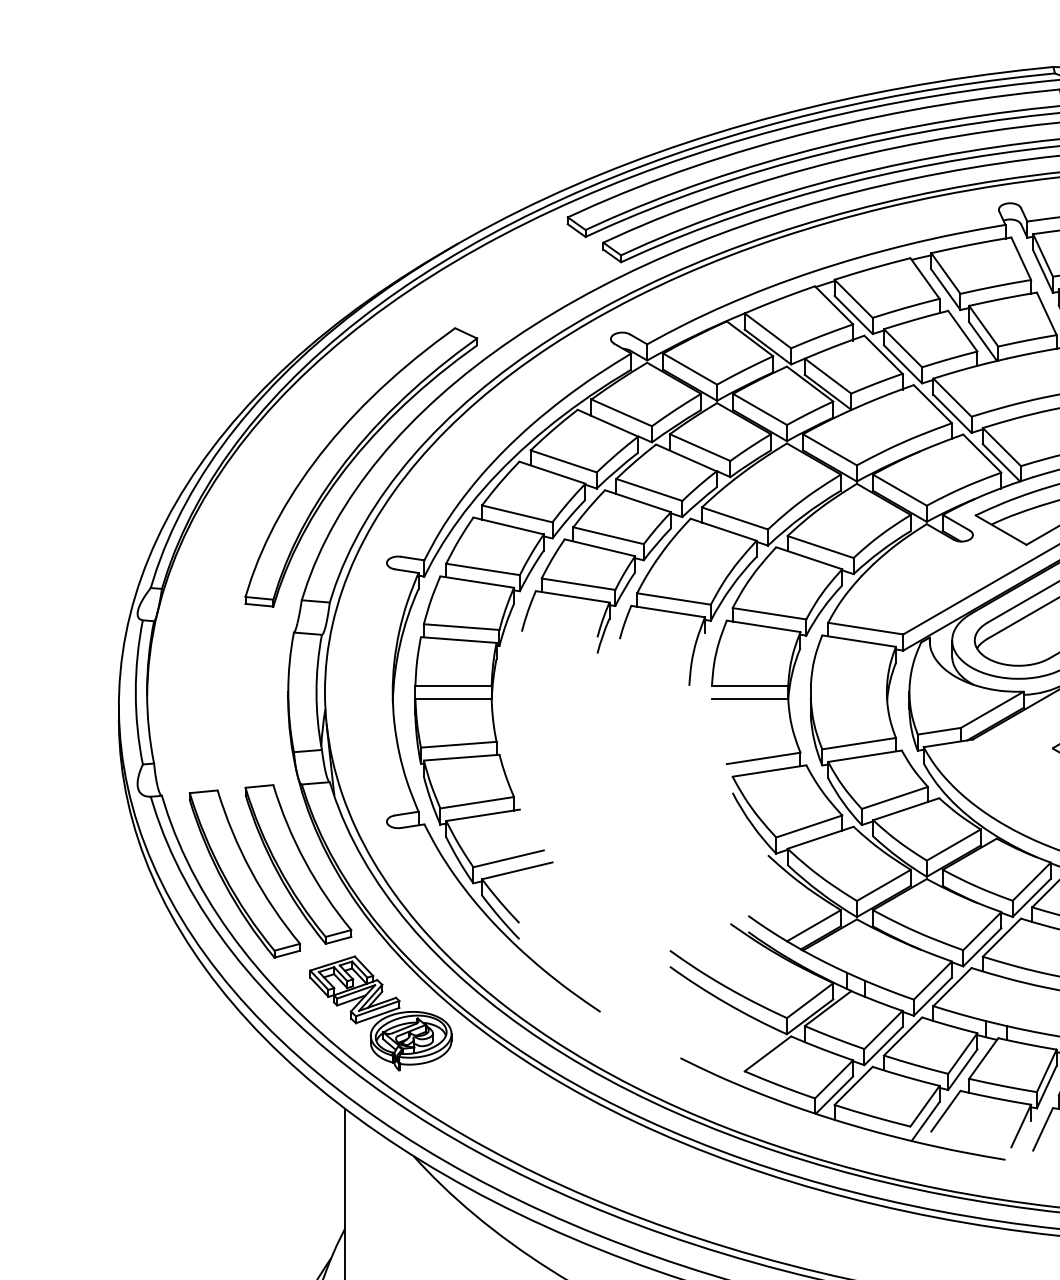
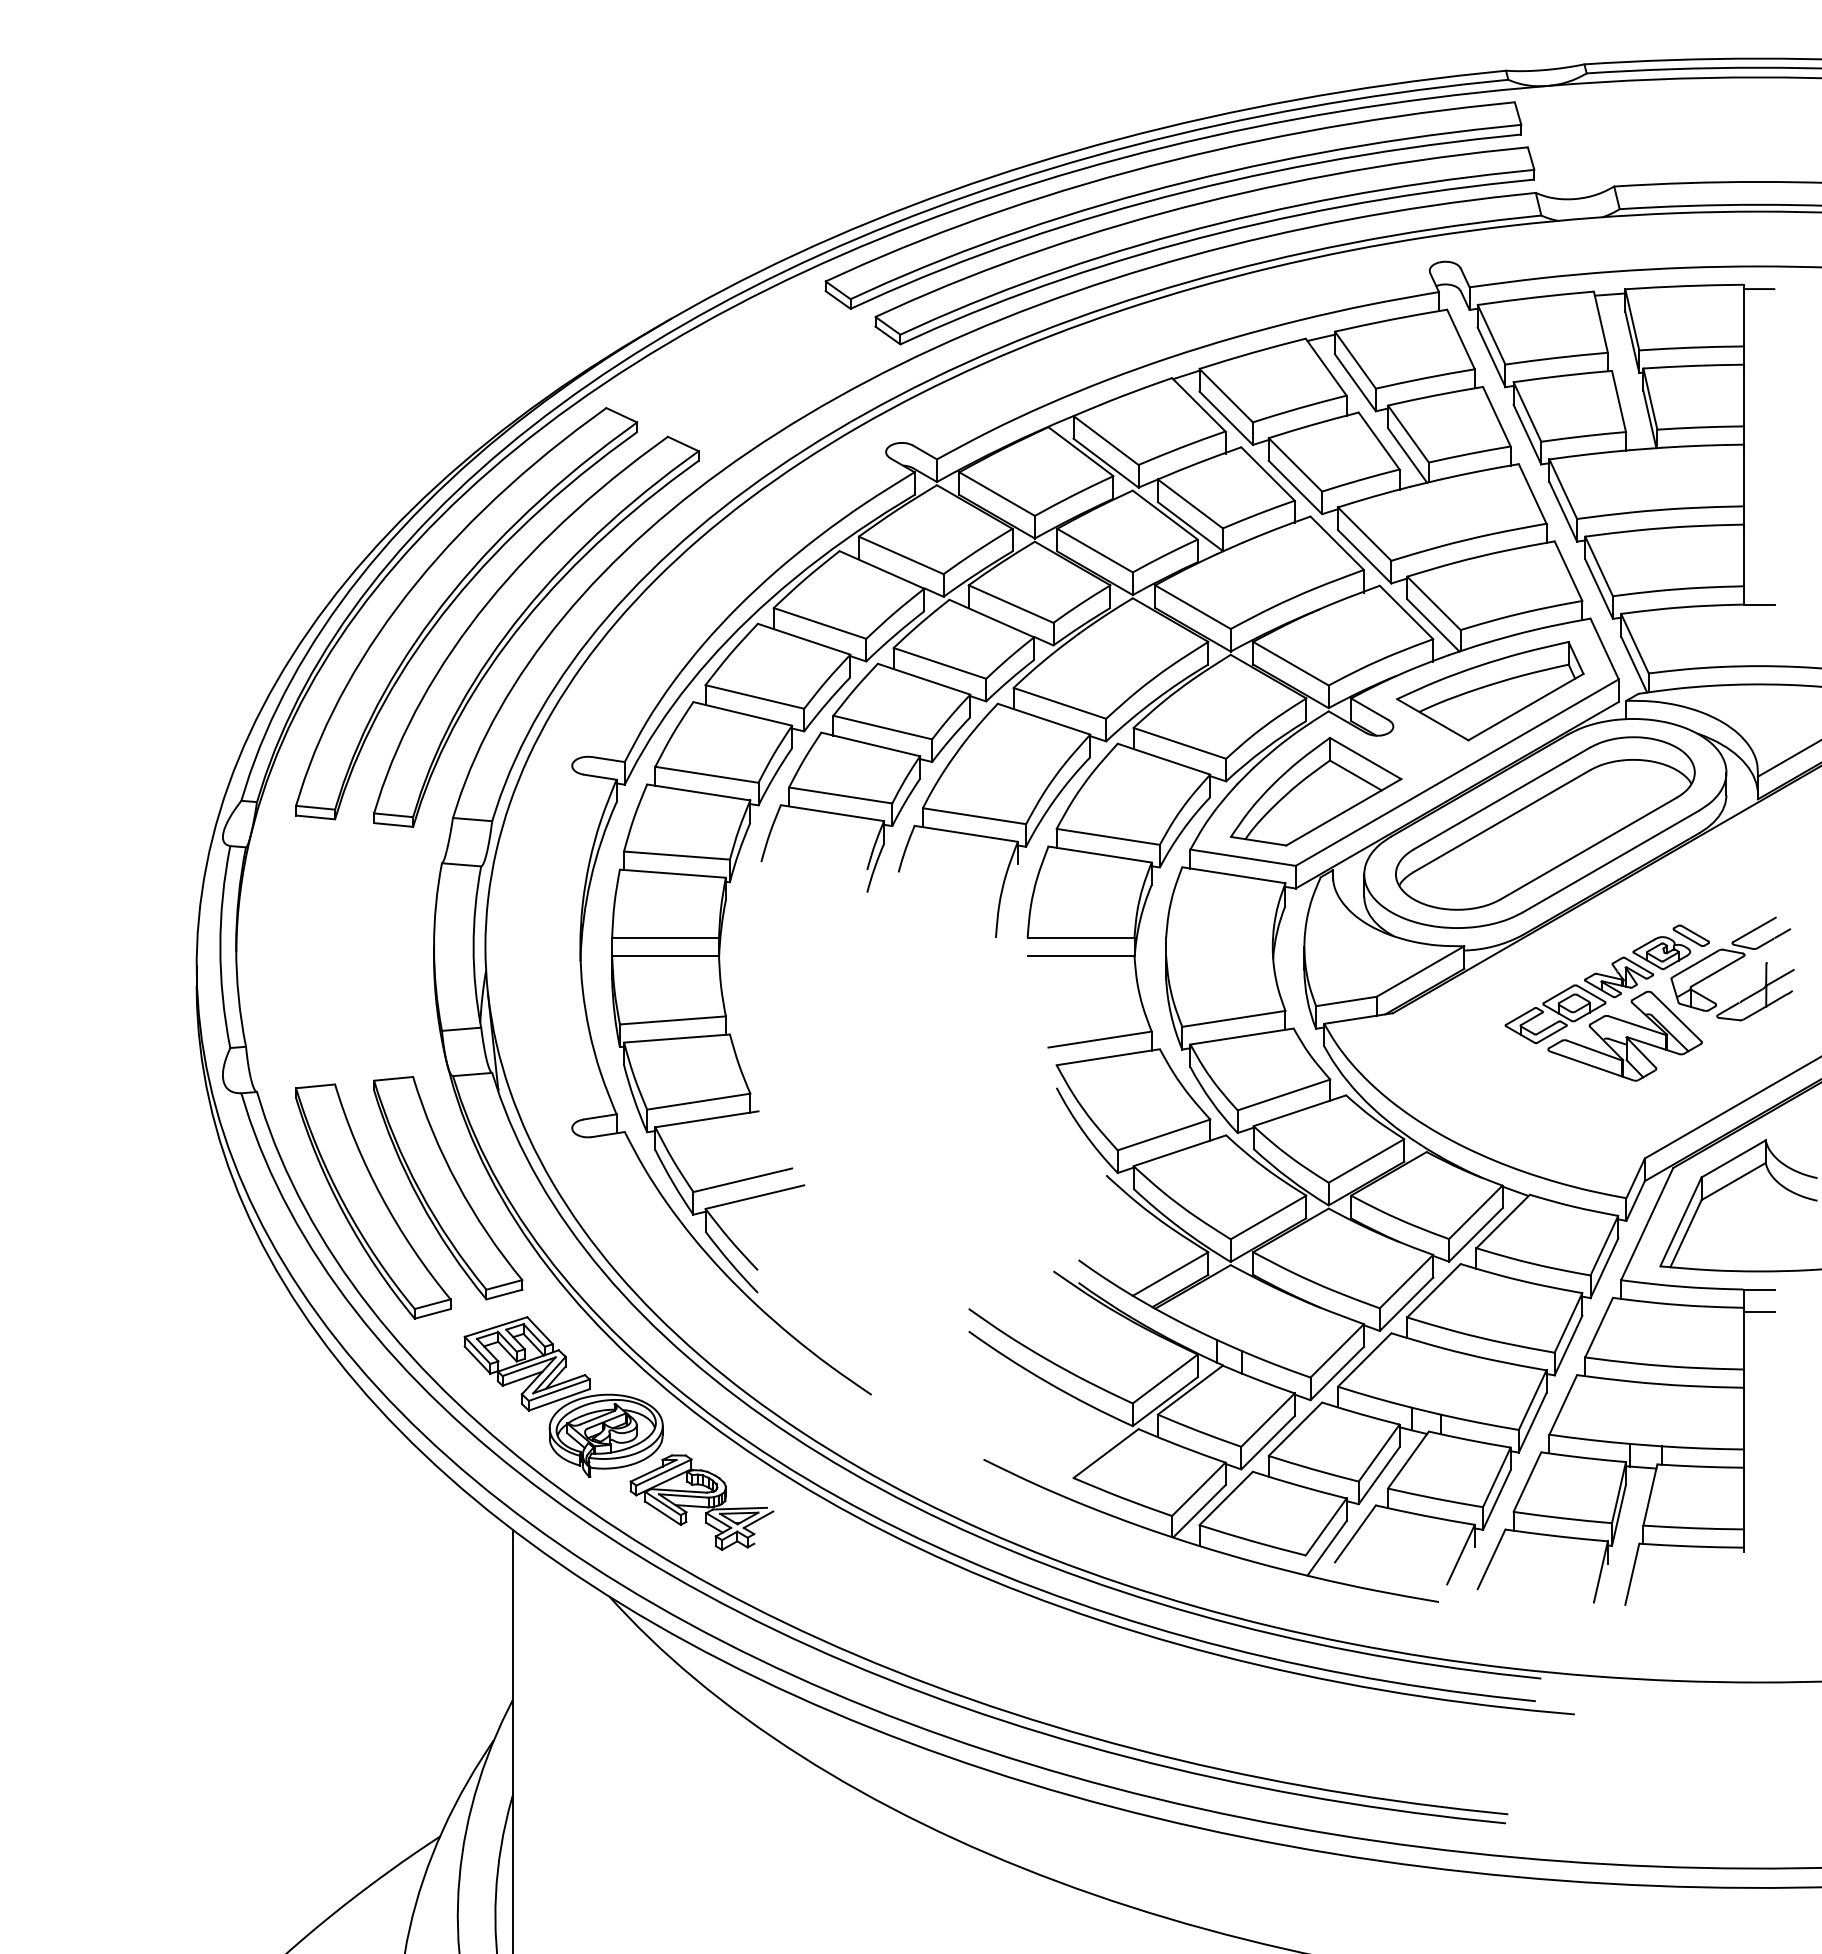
part: (301, 447) -> (452, 604), added
part: (918, 581) -> (1316, 791), added
part: (479, 1088) -> (701, 1502), added

